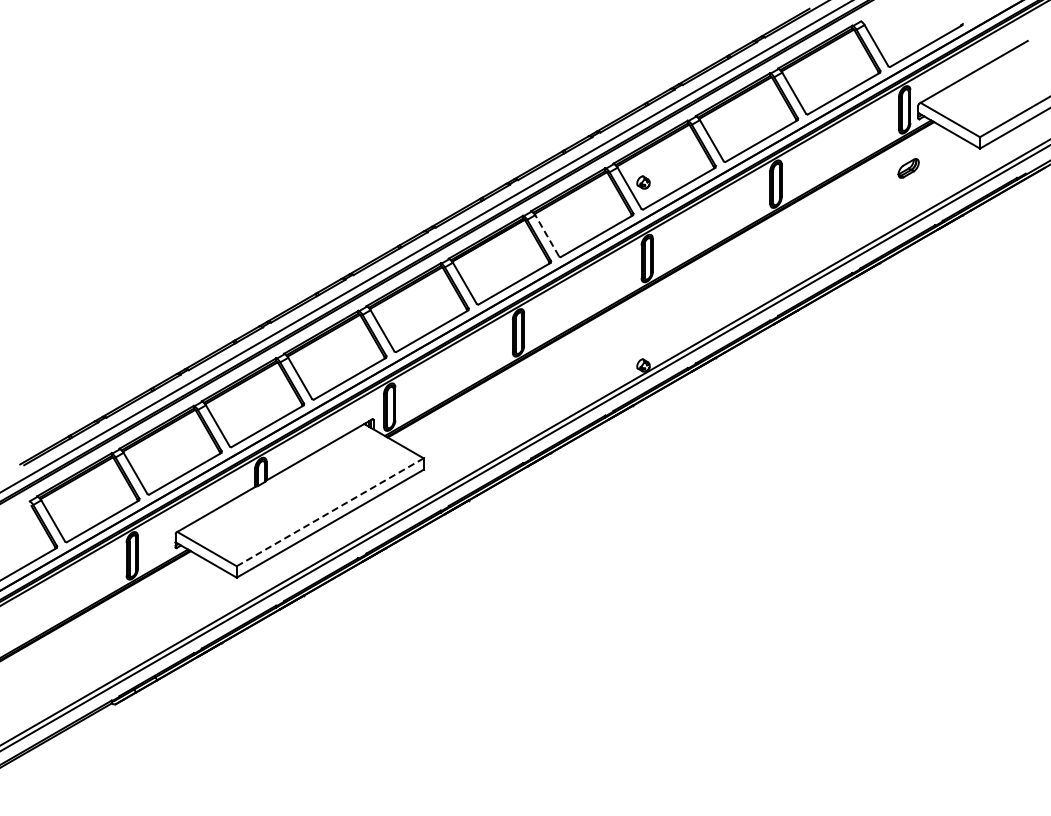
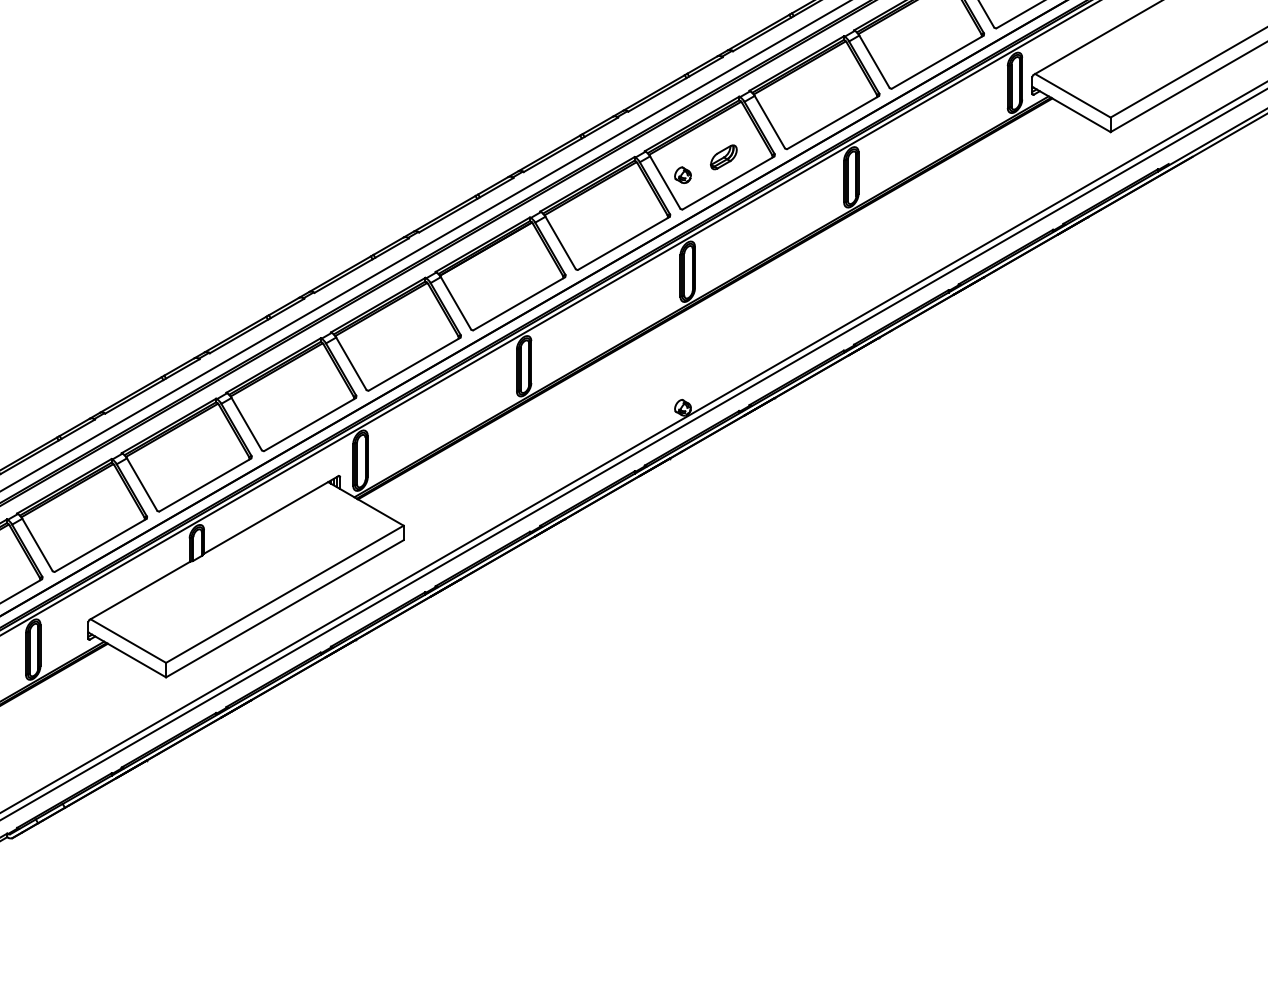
part: (908, 168) -> (723, 157), moved
line: (547, 235) -> (560, 242), dashed -> solid
line: (330, 512) -> (285, 594), dashed -> solid

